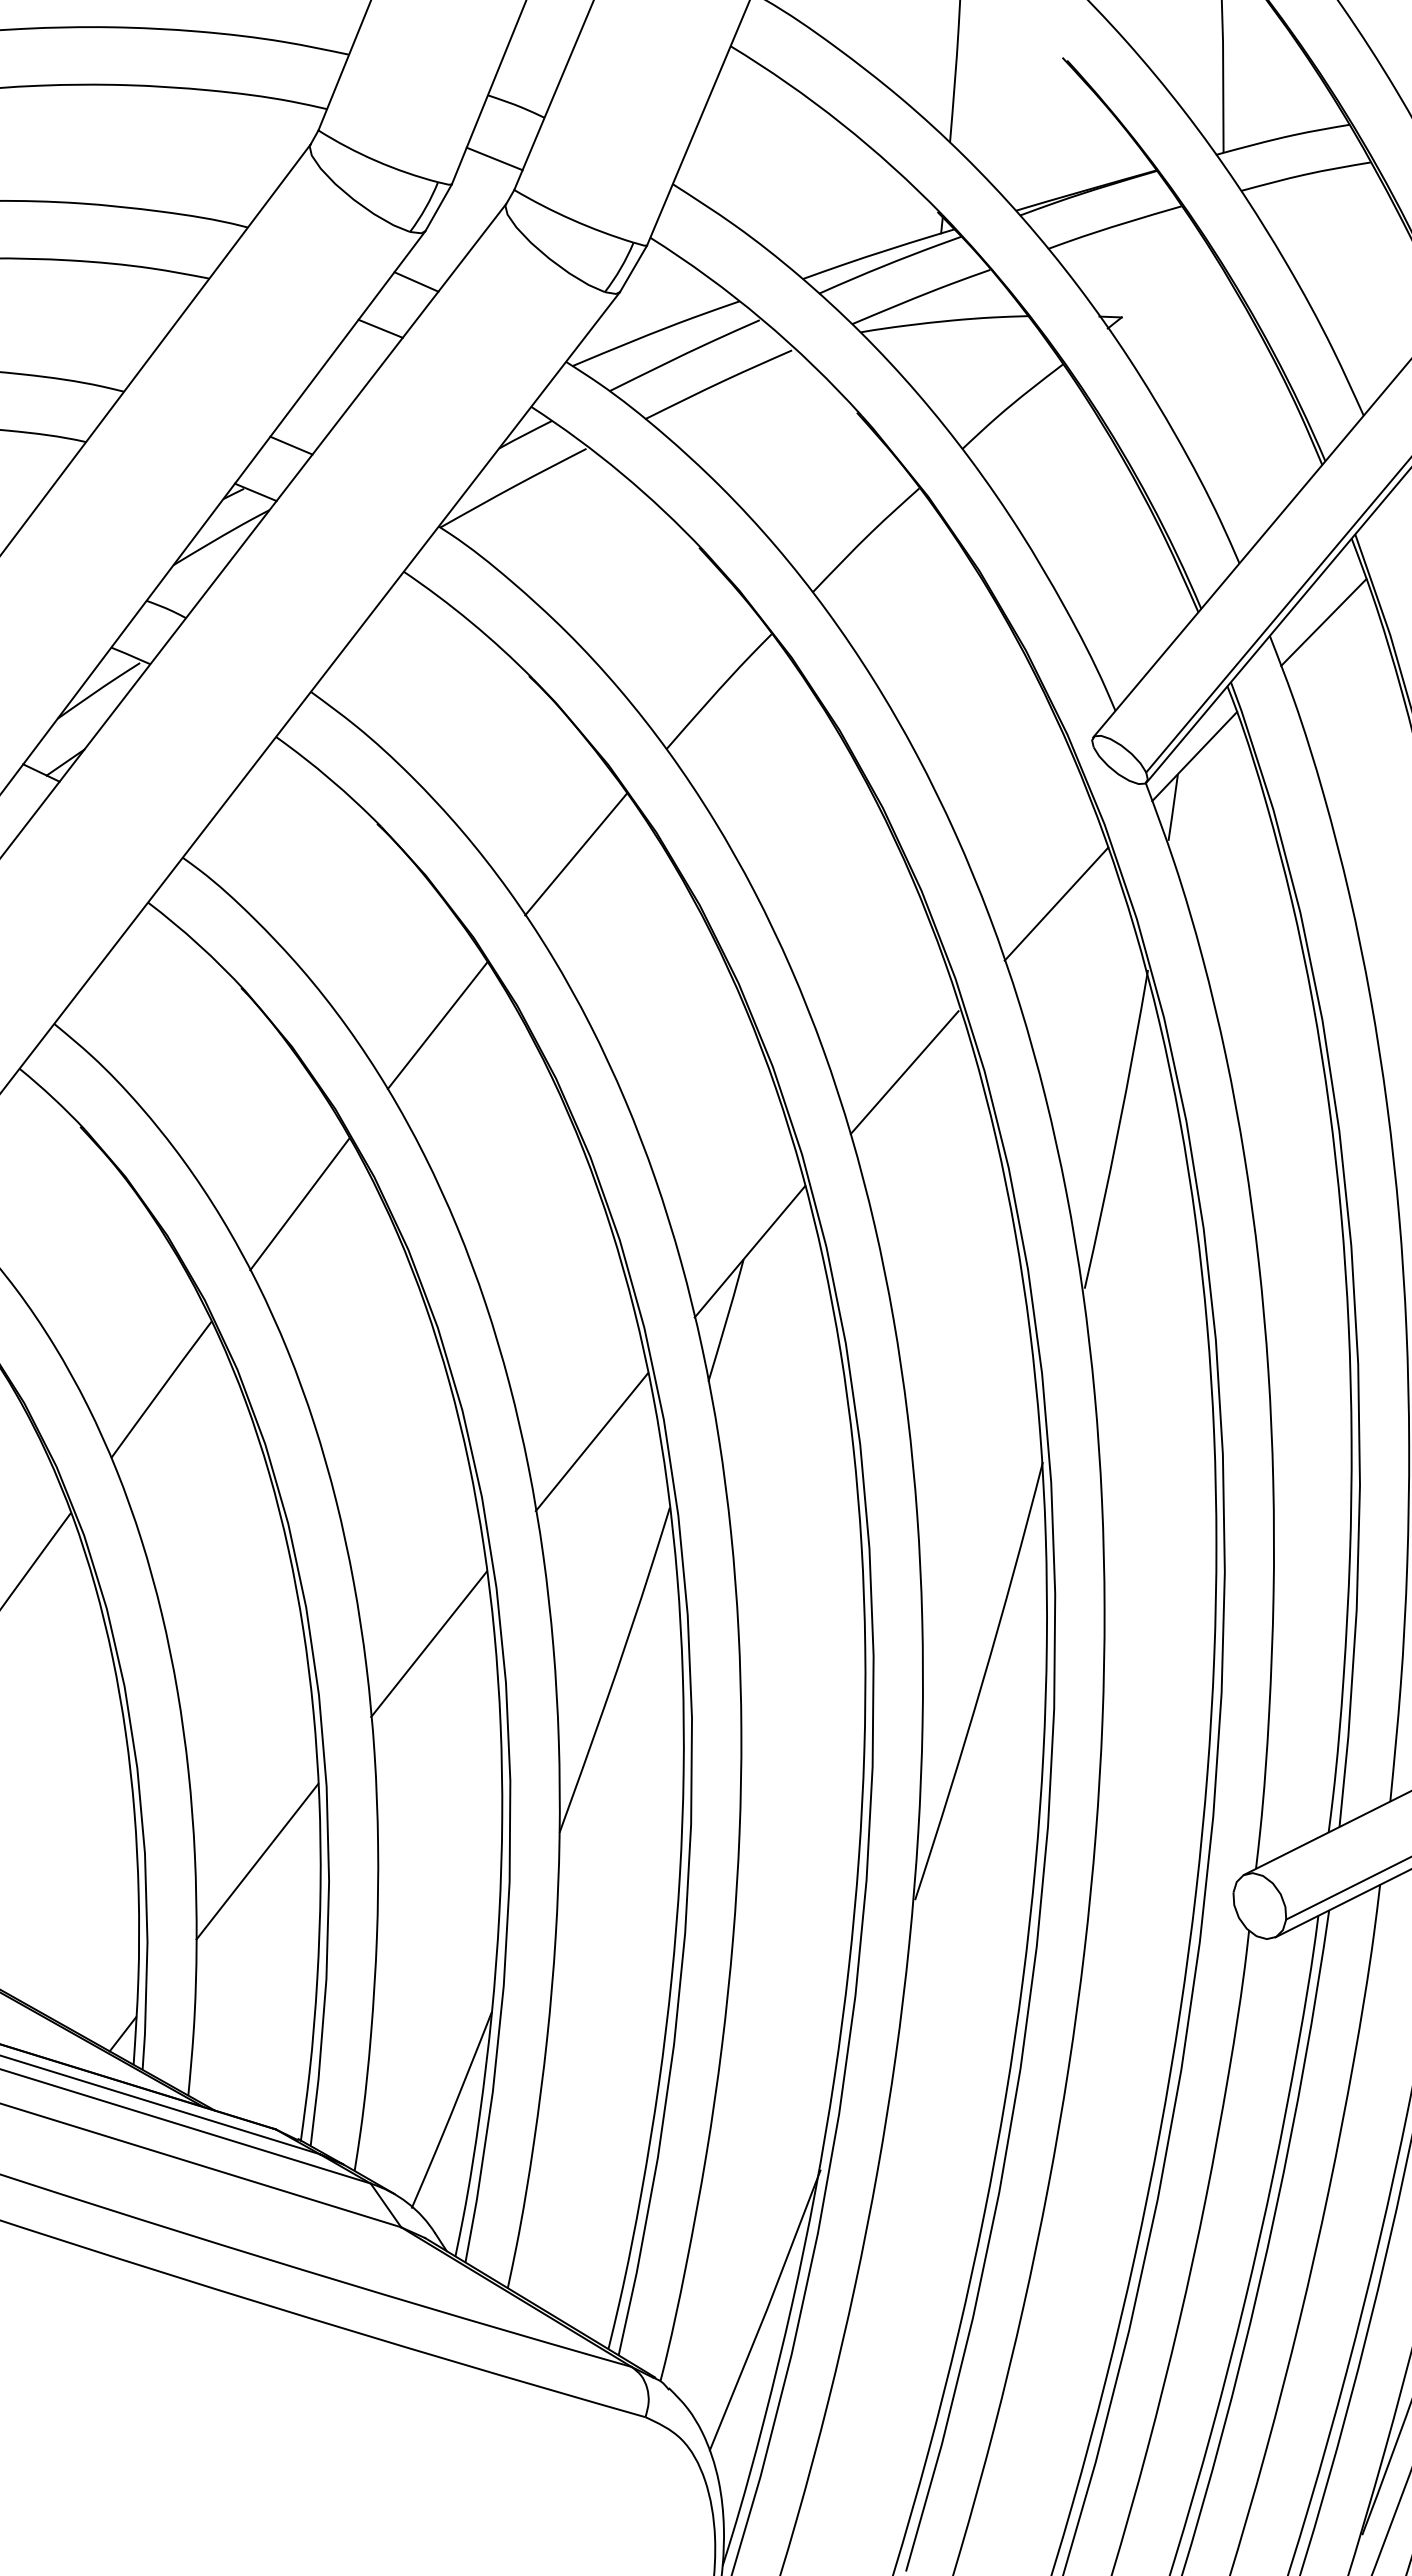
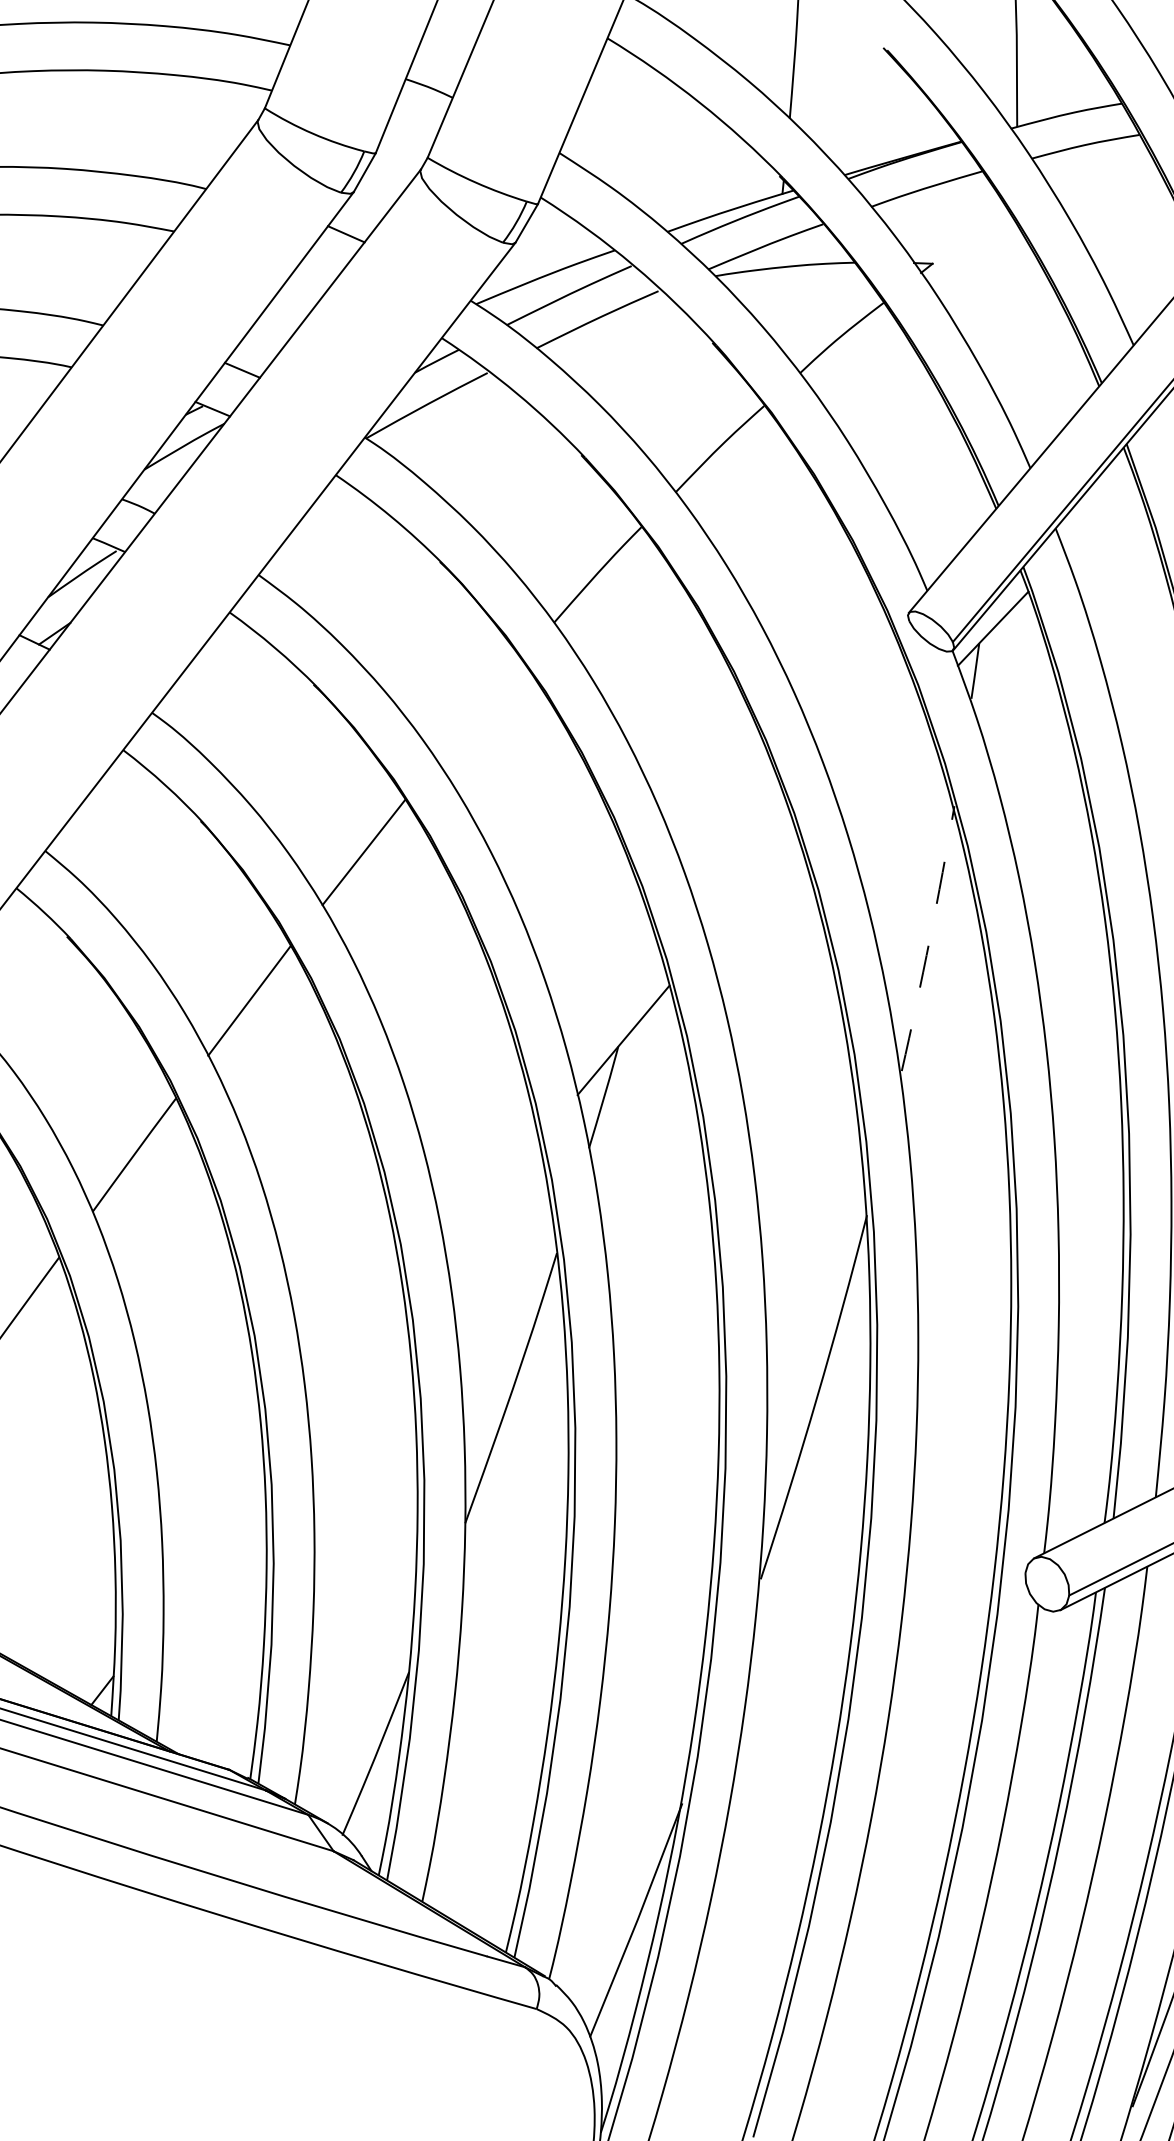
line: (494, 158) -> (411, 131), removed
line: (380, 328) -> (316, 272), removed
line: (1323, 622) -> (1100, 517), removed
line: (576, 854) -> (479, 710), removed
line: (1056, 903) -> (878, 750), removed
line: (904, 1072) -> (751, 891), removed
arc: (1118, 1129) -> (929, 938), solid -> dashed
line: (591, 1442) -> (491, 1198), removed
line: (428, 1644) -> (356, 1366), removed
line: (257, 1861) -> (214, 1547), removed

